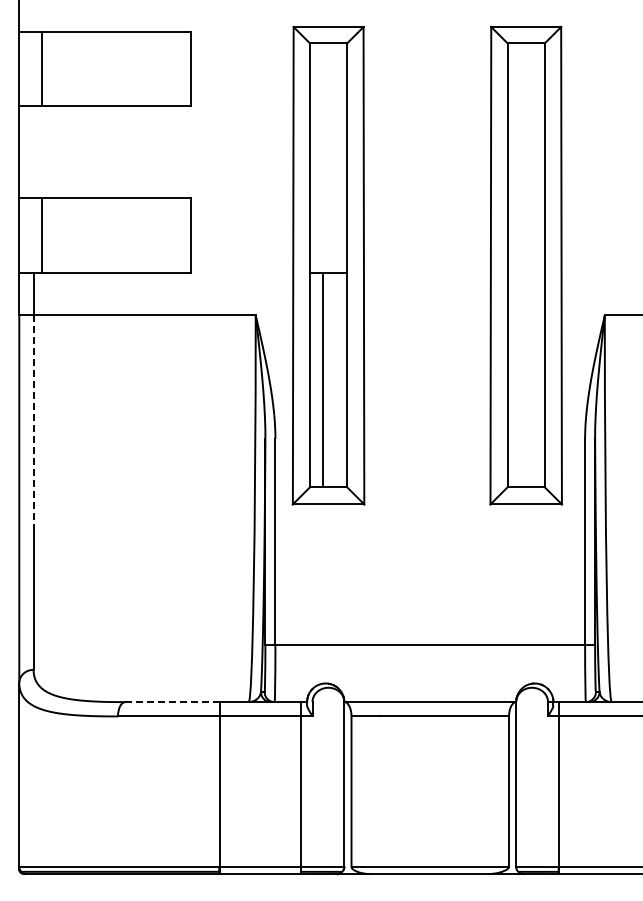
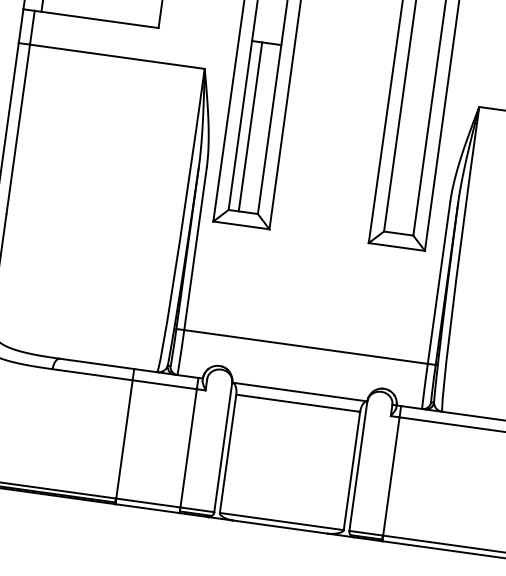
line: (33, 423) -> (18, 129), dashed -> solid
line: (172, 702) -> (97, 364), dashed -> solid

